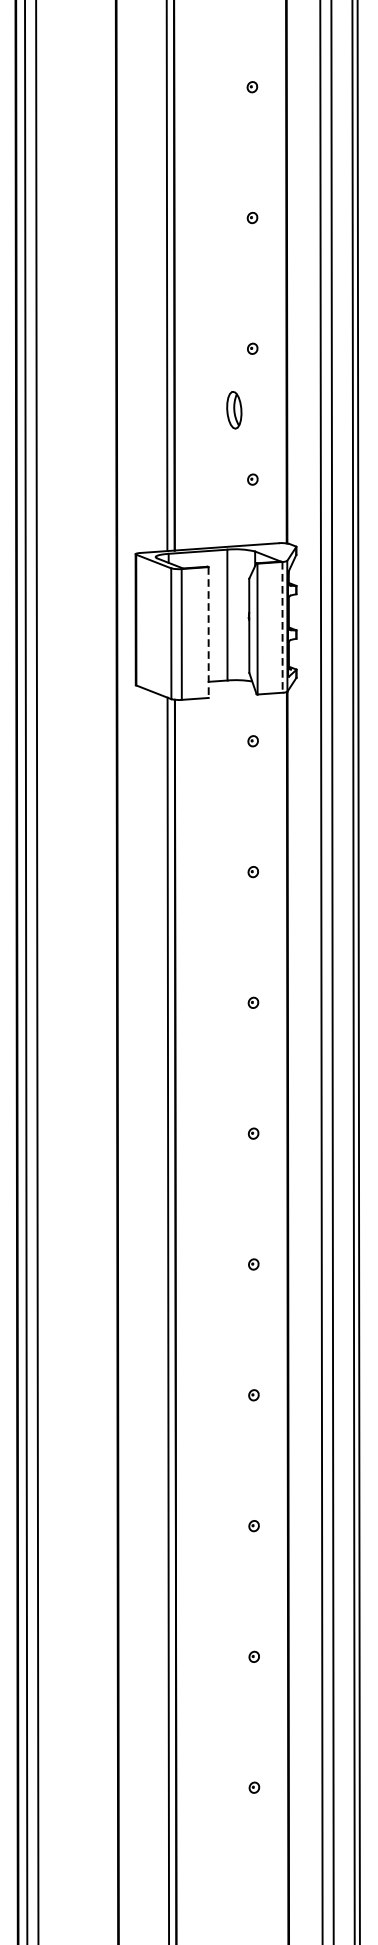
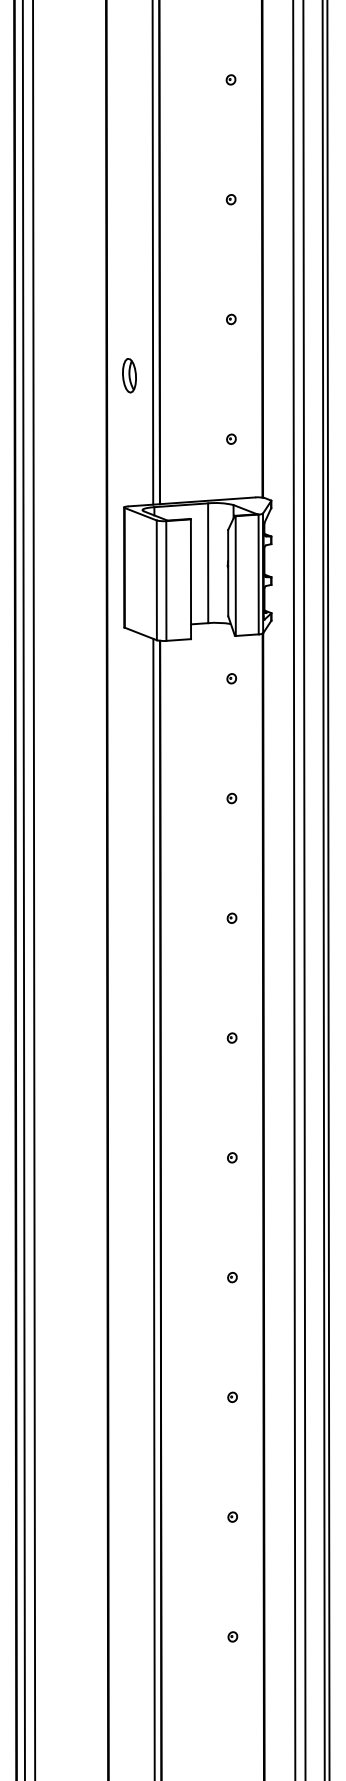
part: (234, 410) -> (129, 375), moved
line: (282, 627) -> (258, 574), dashed -> solid
line: (208, 632) -> (190, 579), dashed -> solid

